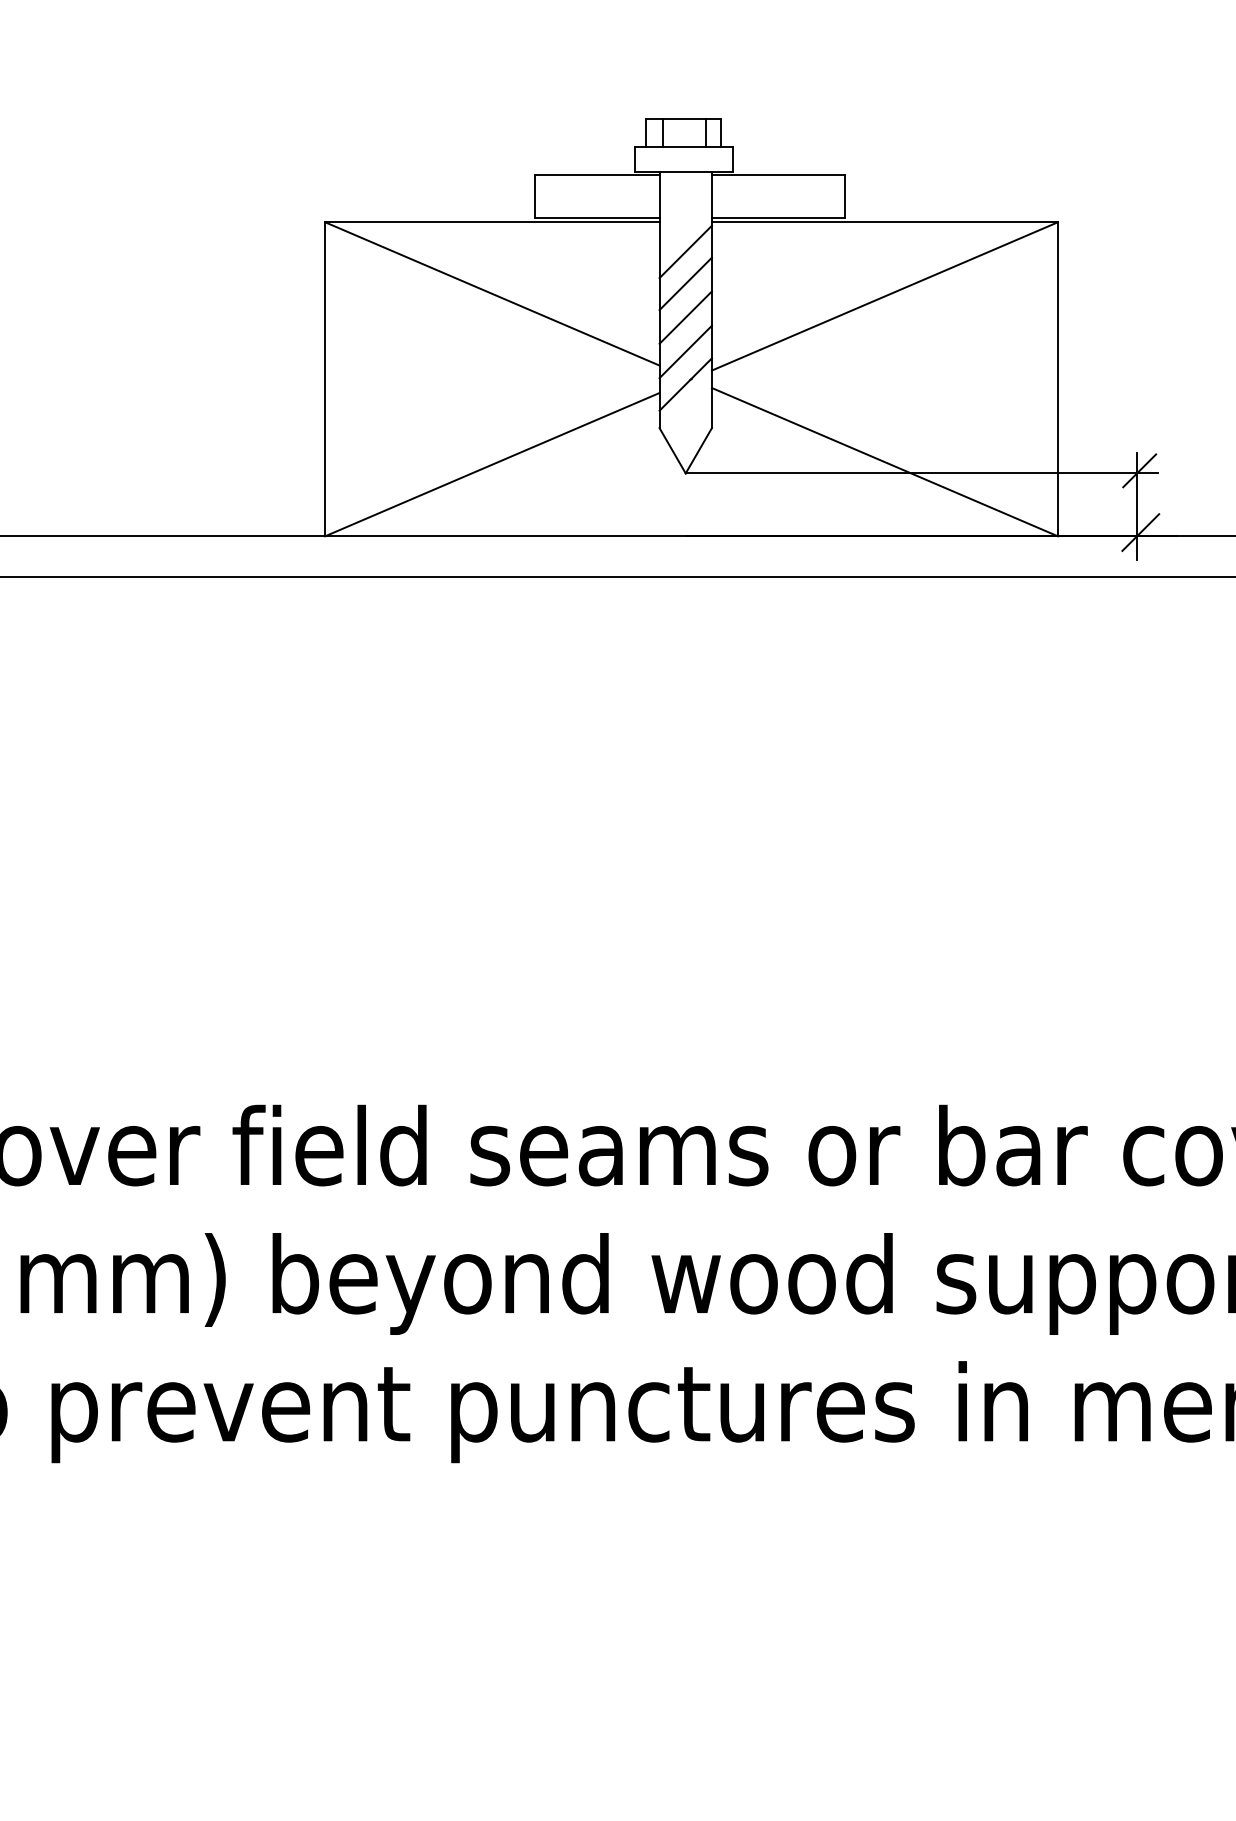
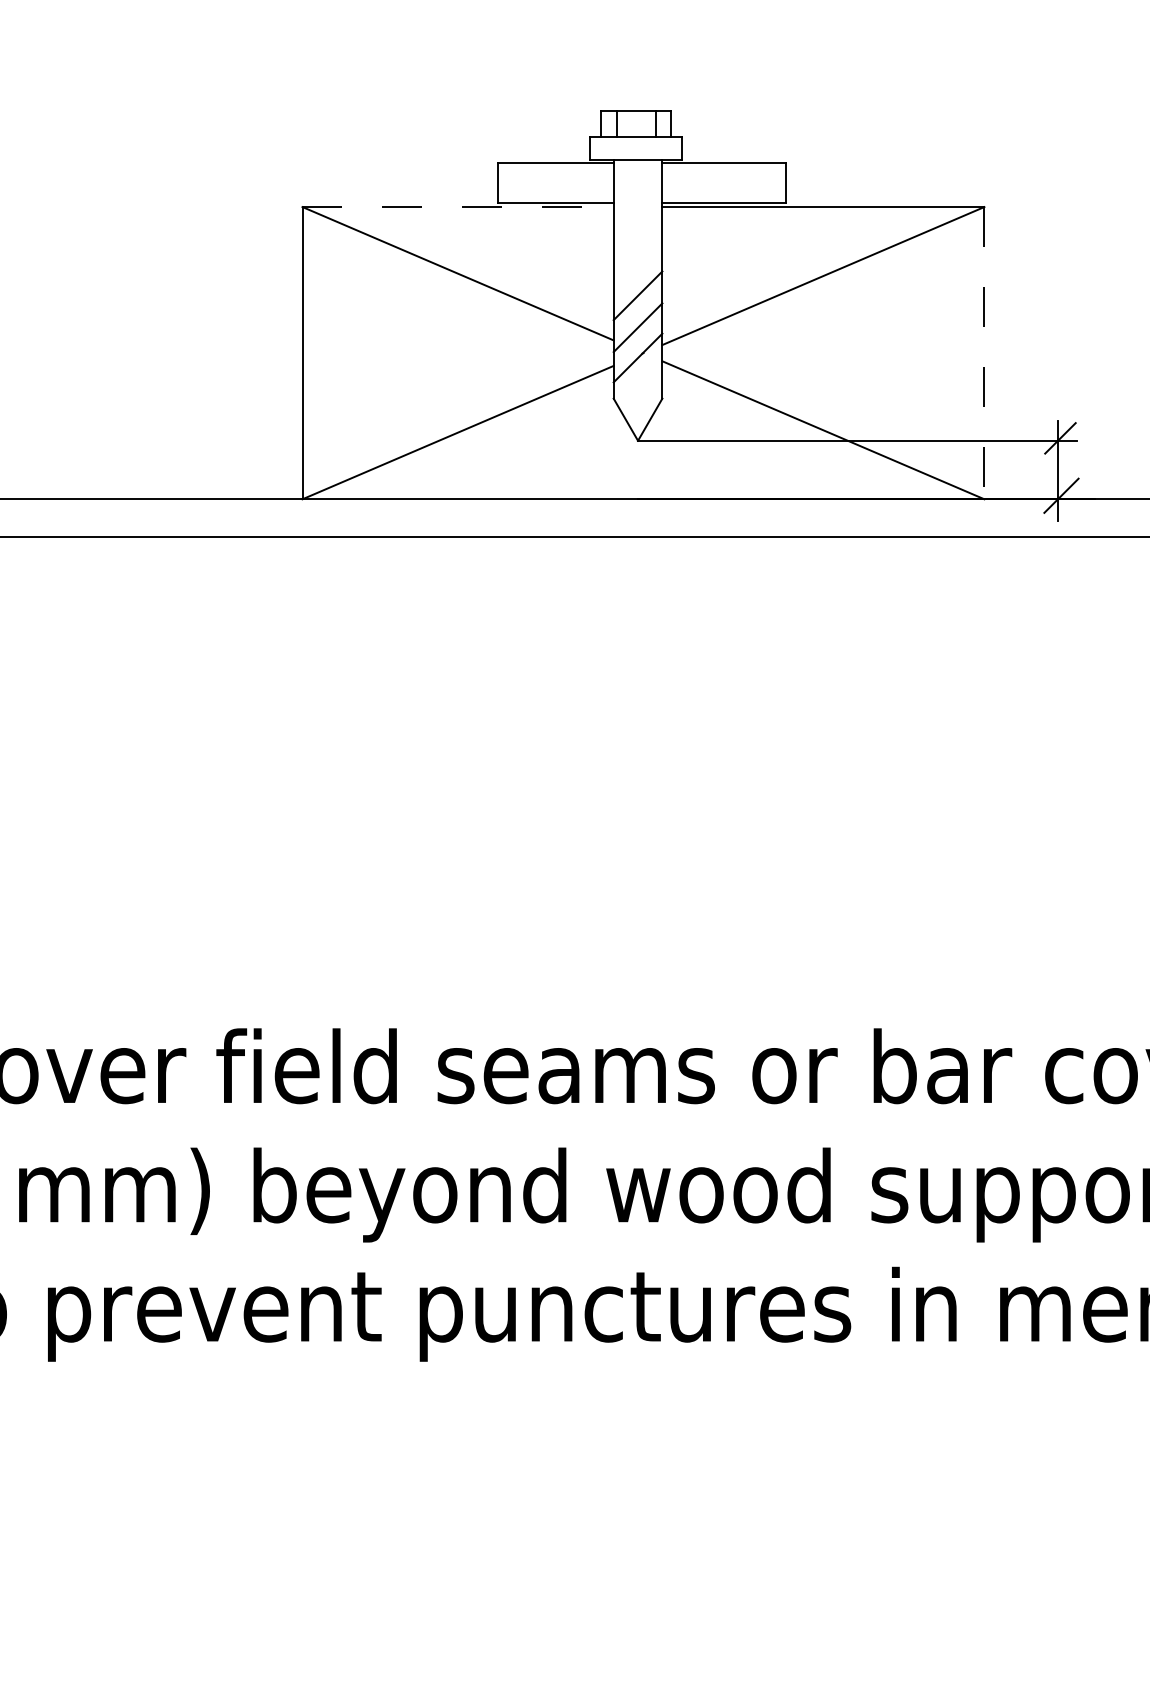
line: (492, 222) -> (458, 207), solid -> dashed
line: (685, 251) -> (637, 234), removed
line: (685, 284) -> (637, 264), removed
line: (1058, 379) -> (984, 353), solid -> dashed

